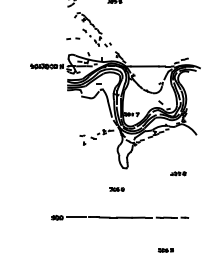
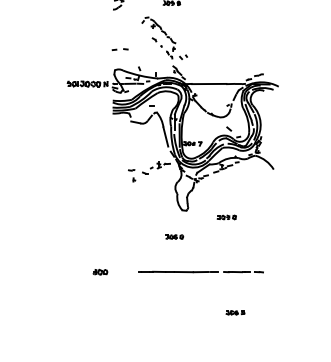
part: (92, 29) -> (164, 37), moved
part: (178, 173) -> (226, 217), moved
line: (76, 217) -> (124, 271), removed

